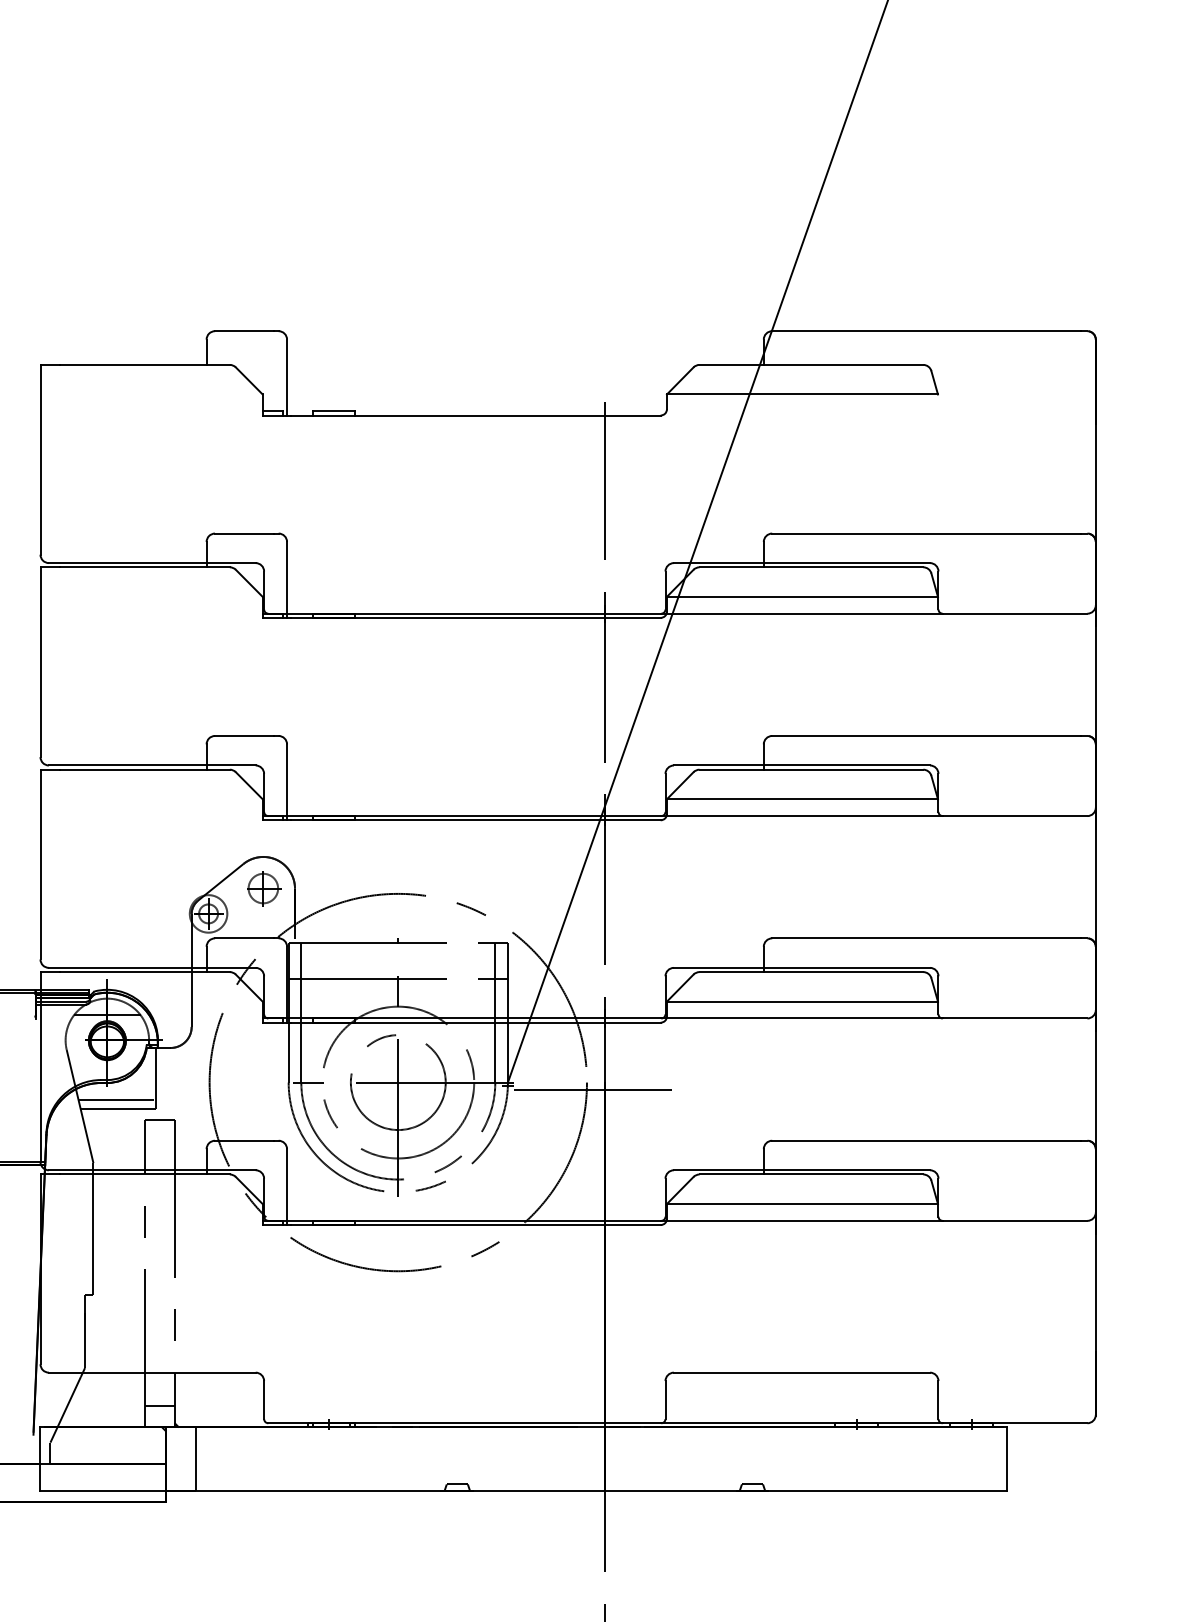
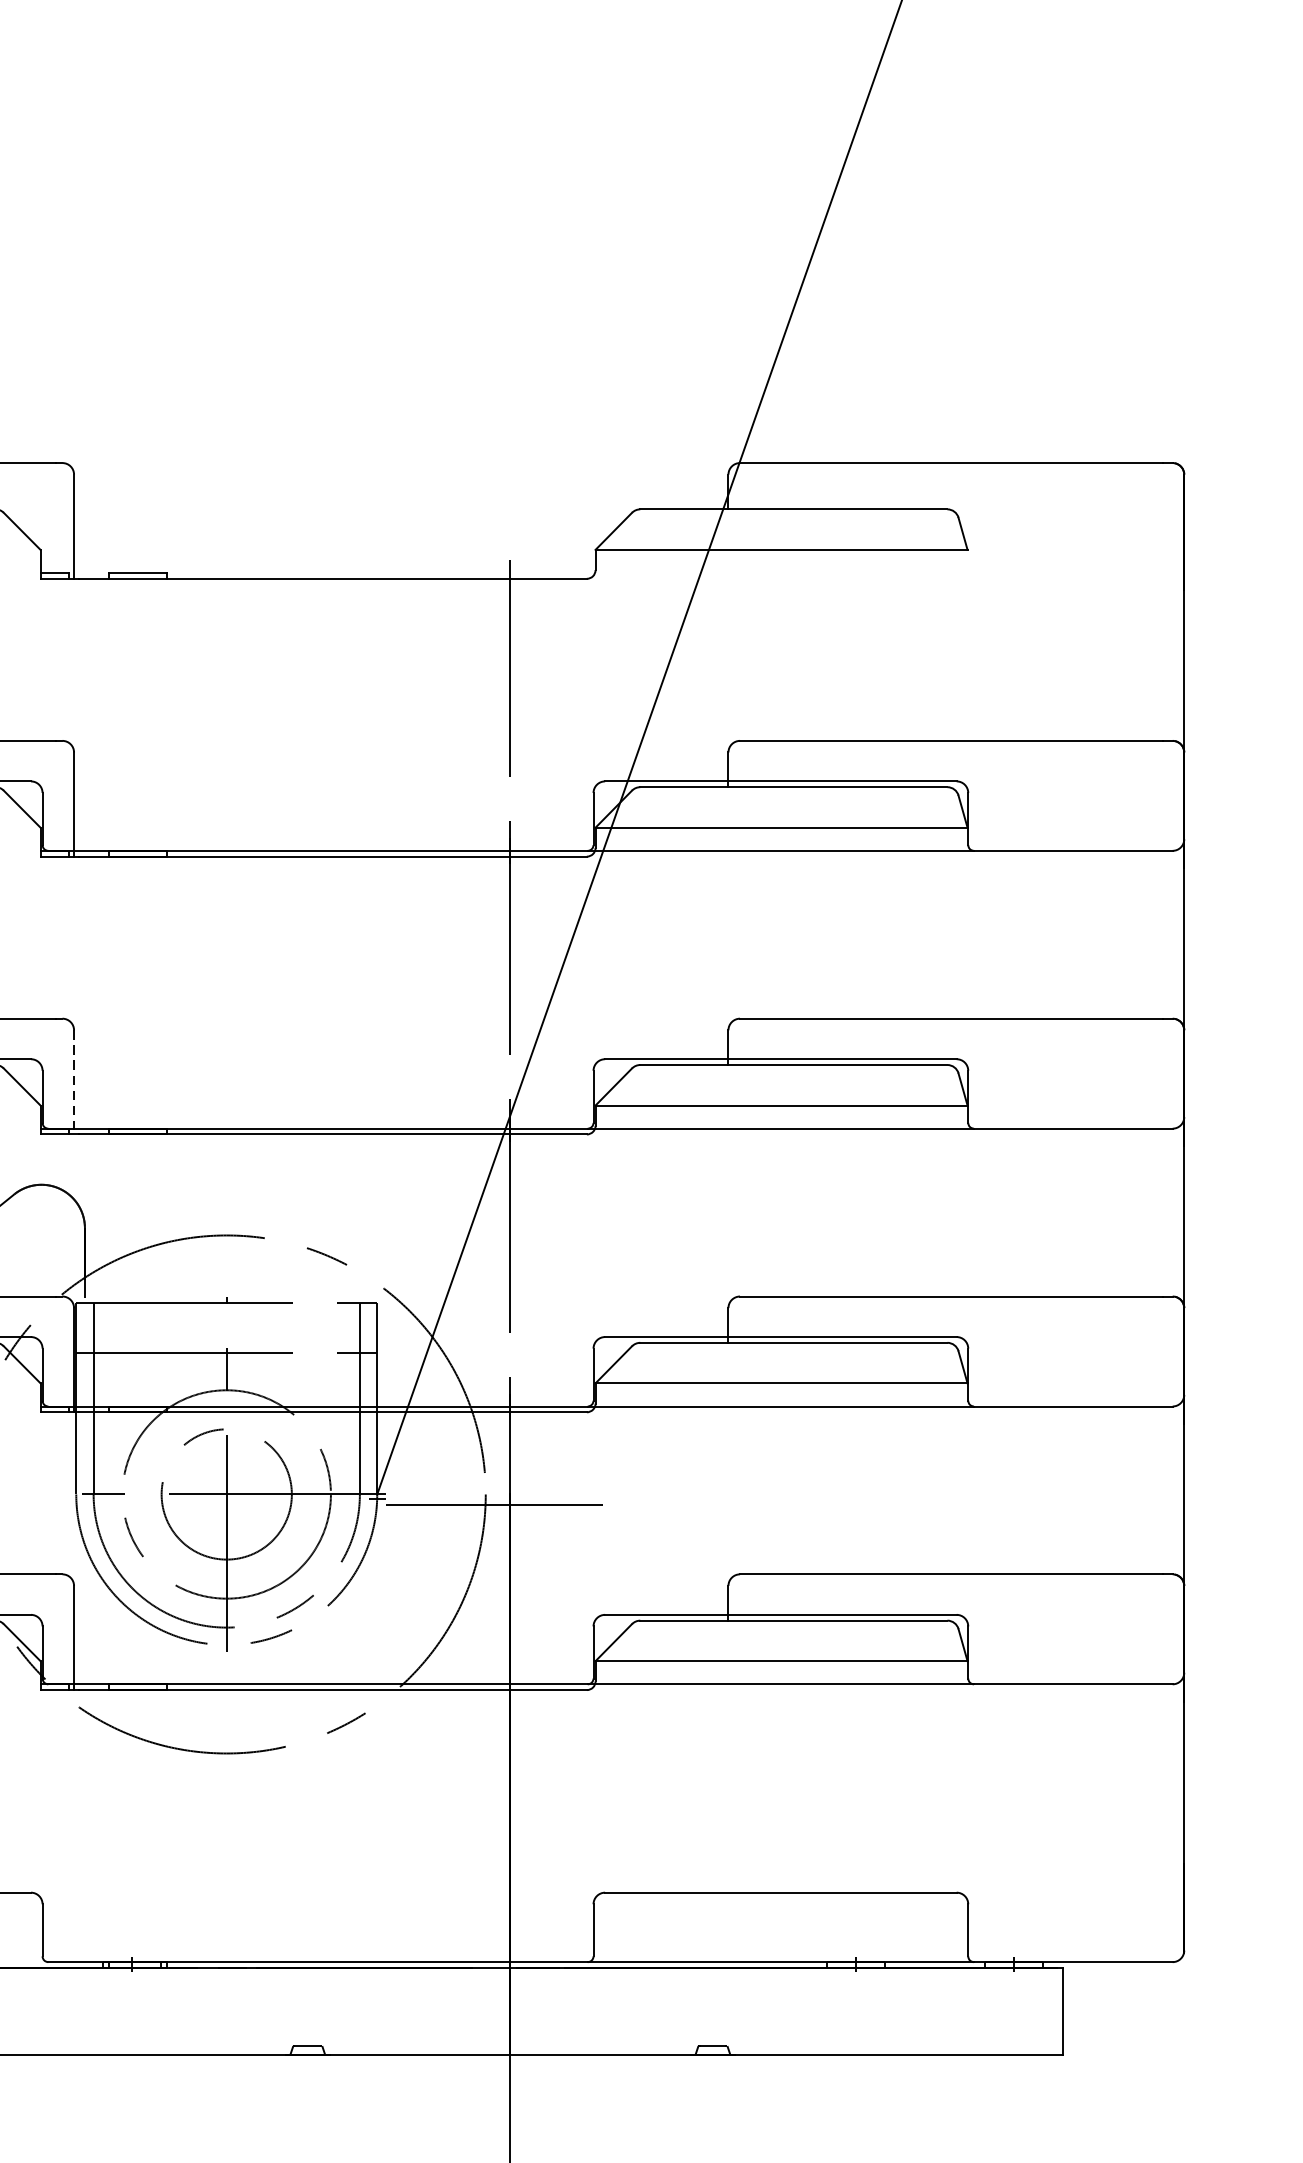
line: (287, 782) -> (74, 1082), solid -> dashed
part: (264, 888) -> (43, 1228), removed

